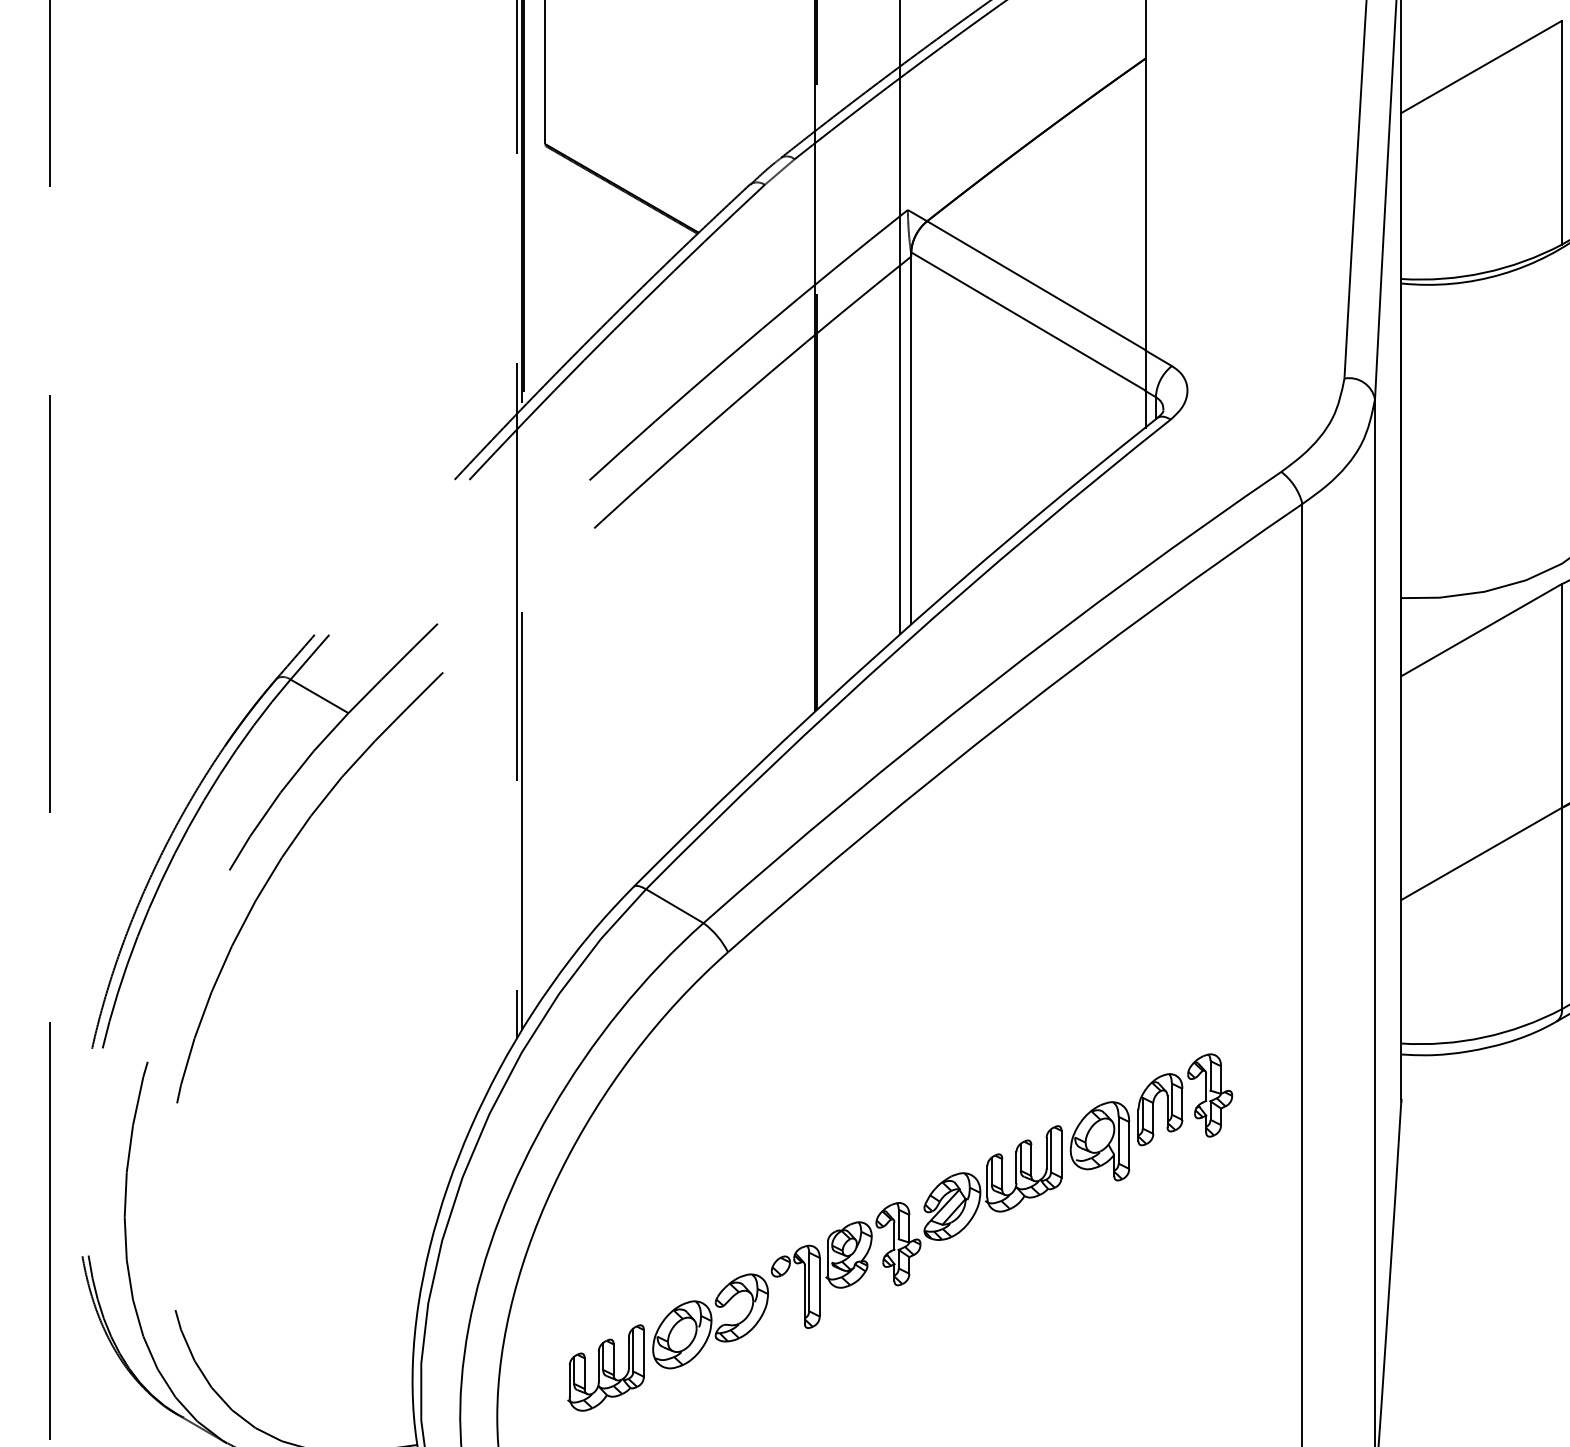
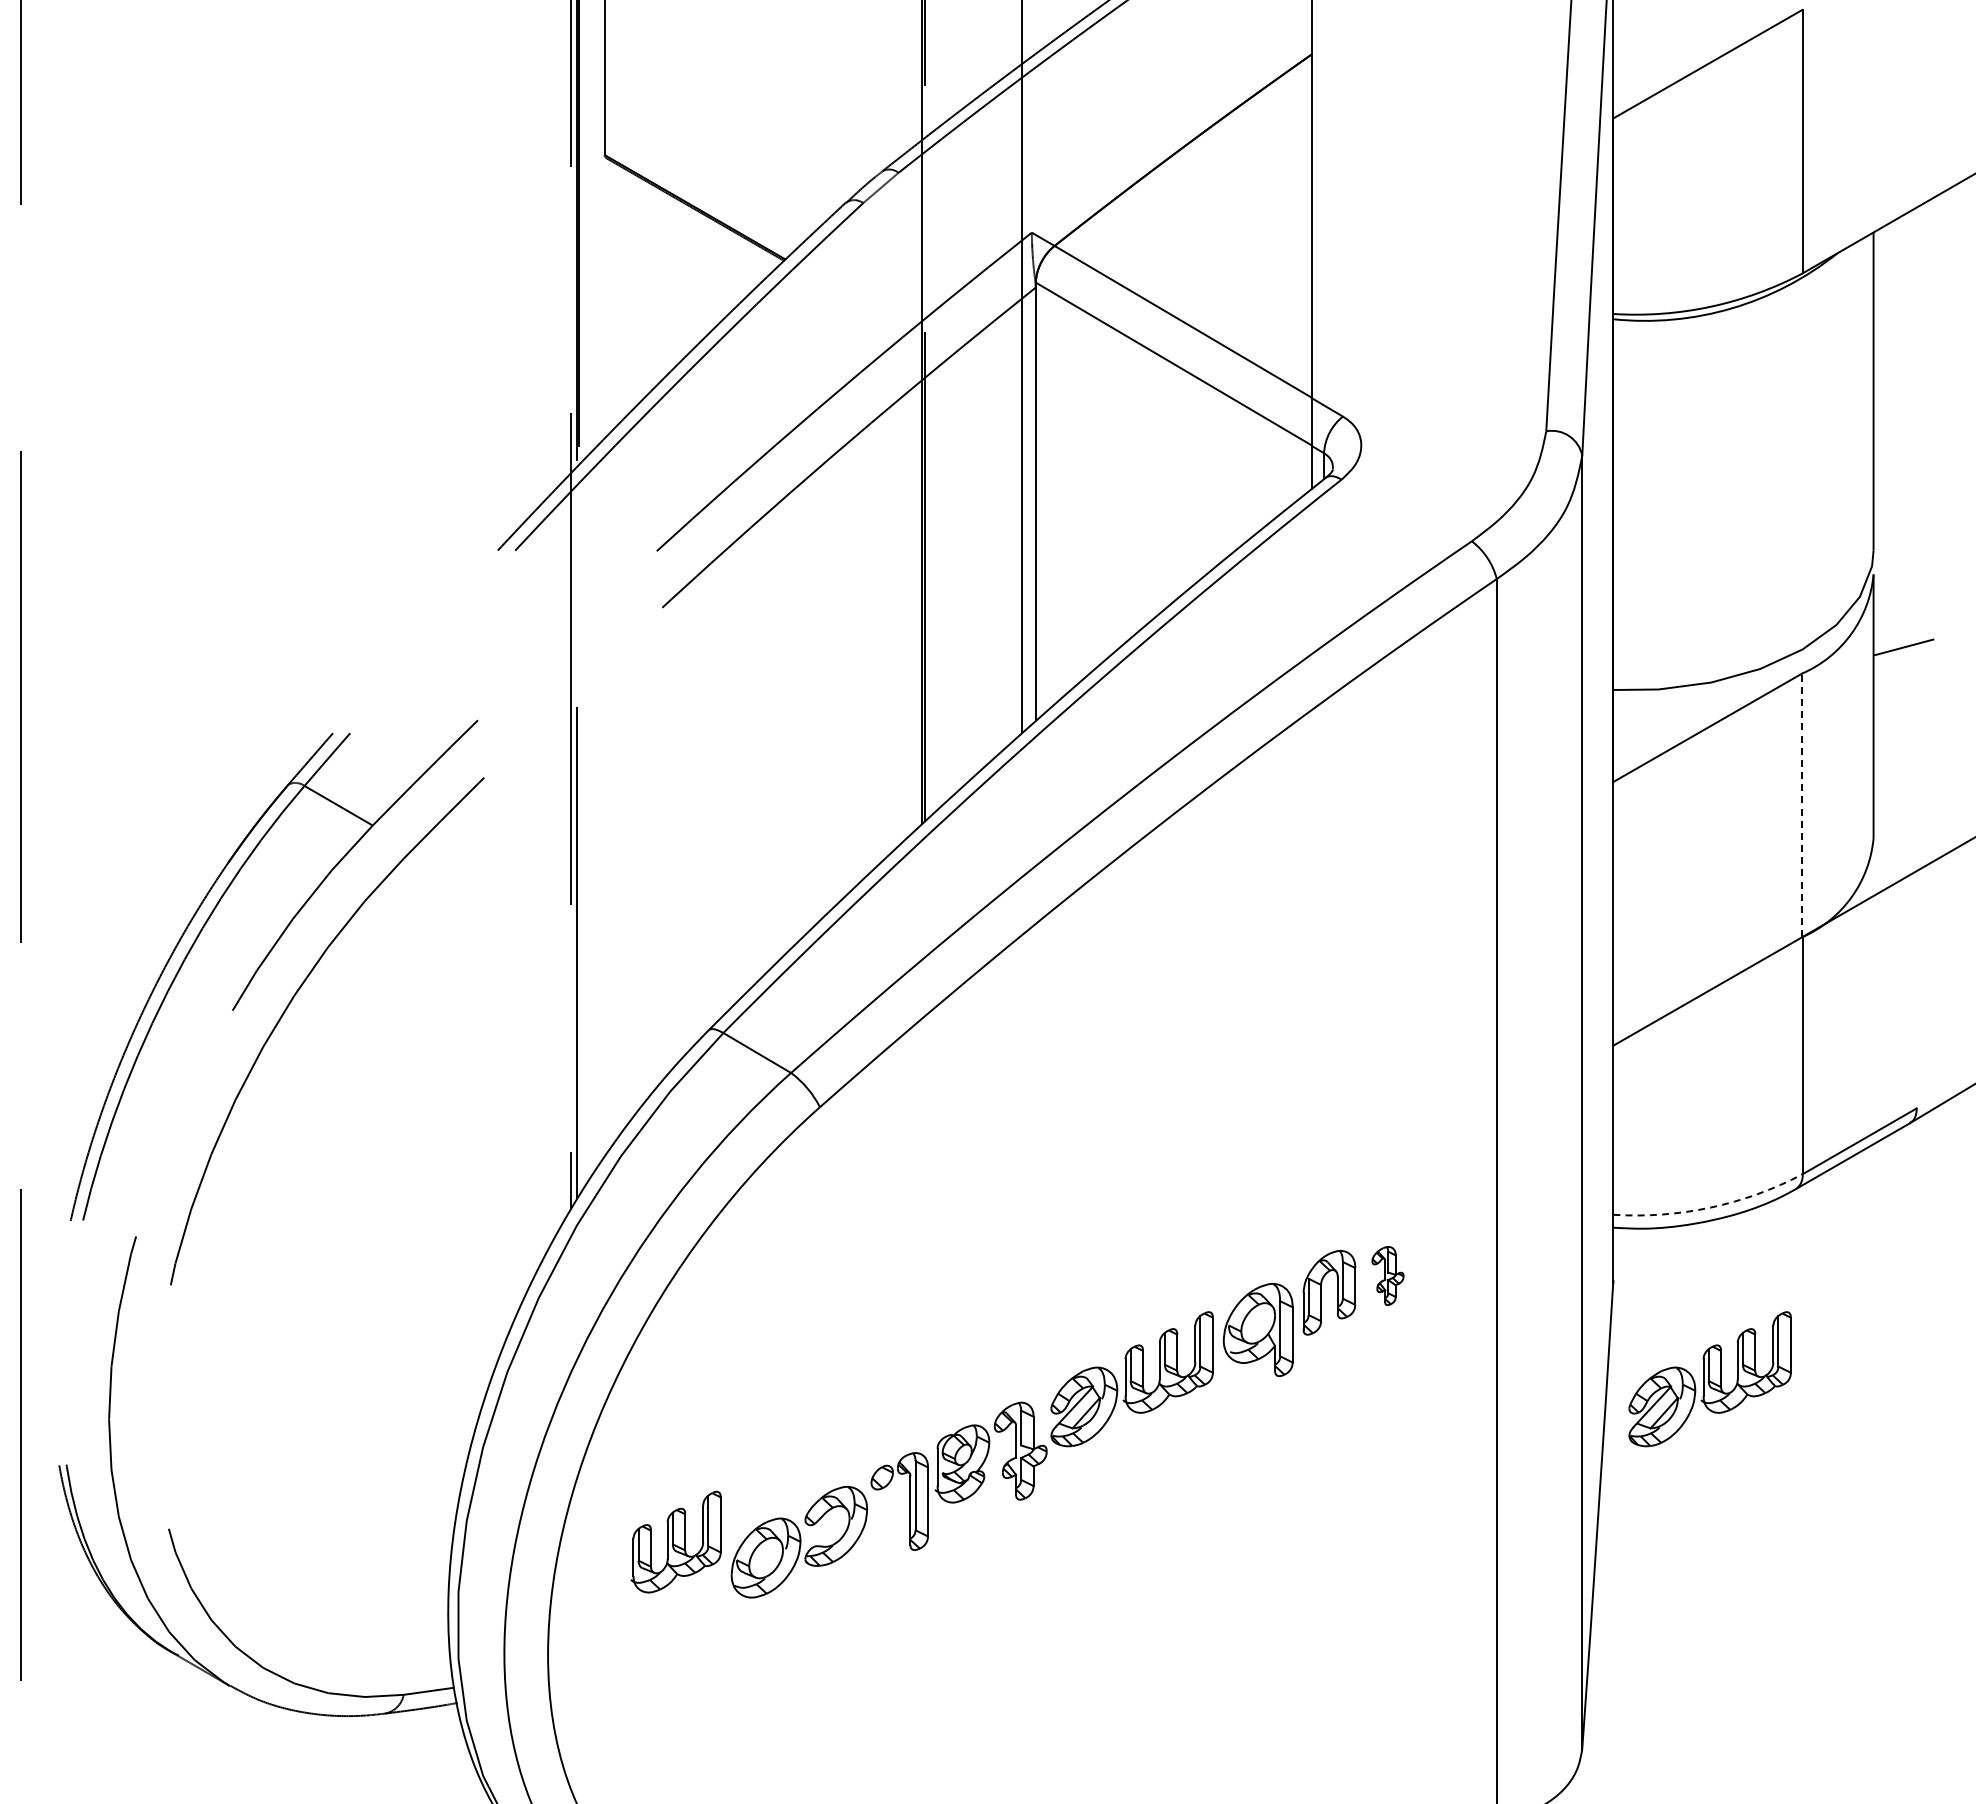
line: (1561, 696) -> (1802, 805), solid -> dashed
arc: (1483, 1037) -> (1710, 1207), solid -> dashed
part: (1209, 1095) -> (1387, 1275), size x0.6
part: (1482, 1183) -> (1709, 1379), added
part: (605, 1367) -> (675, 1541), moved

